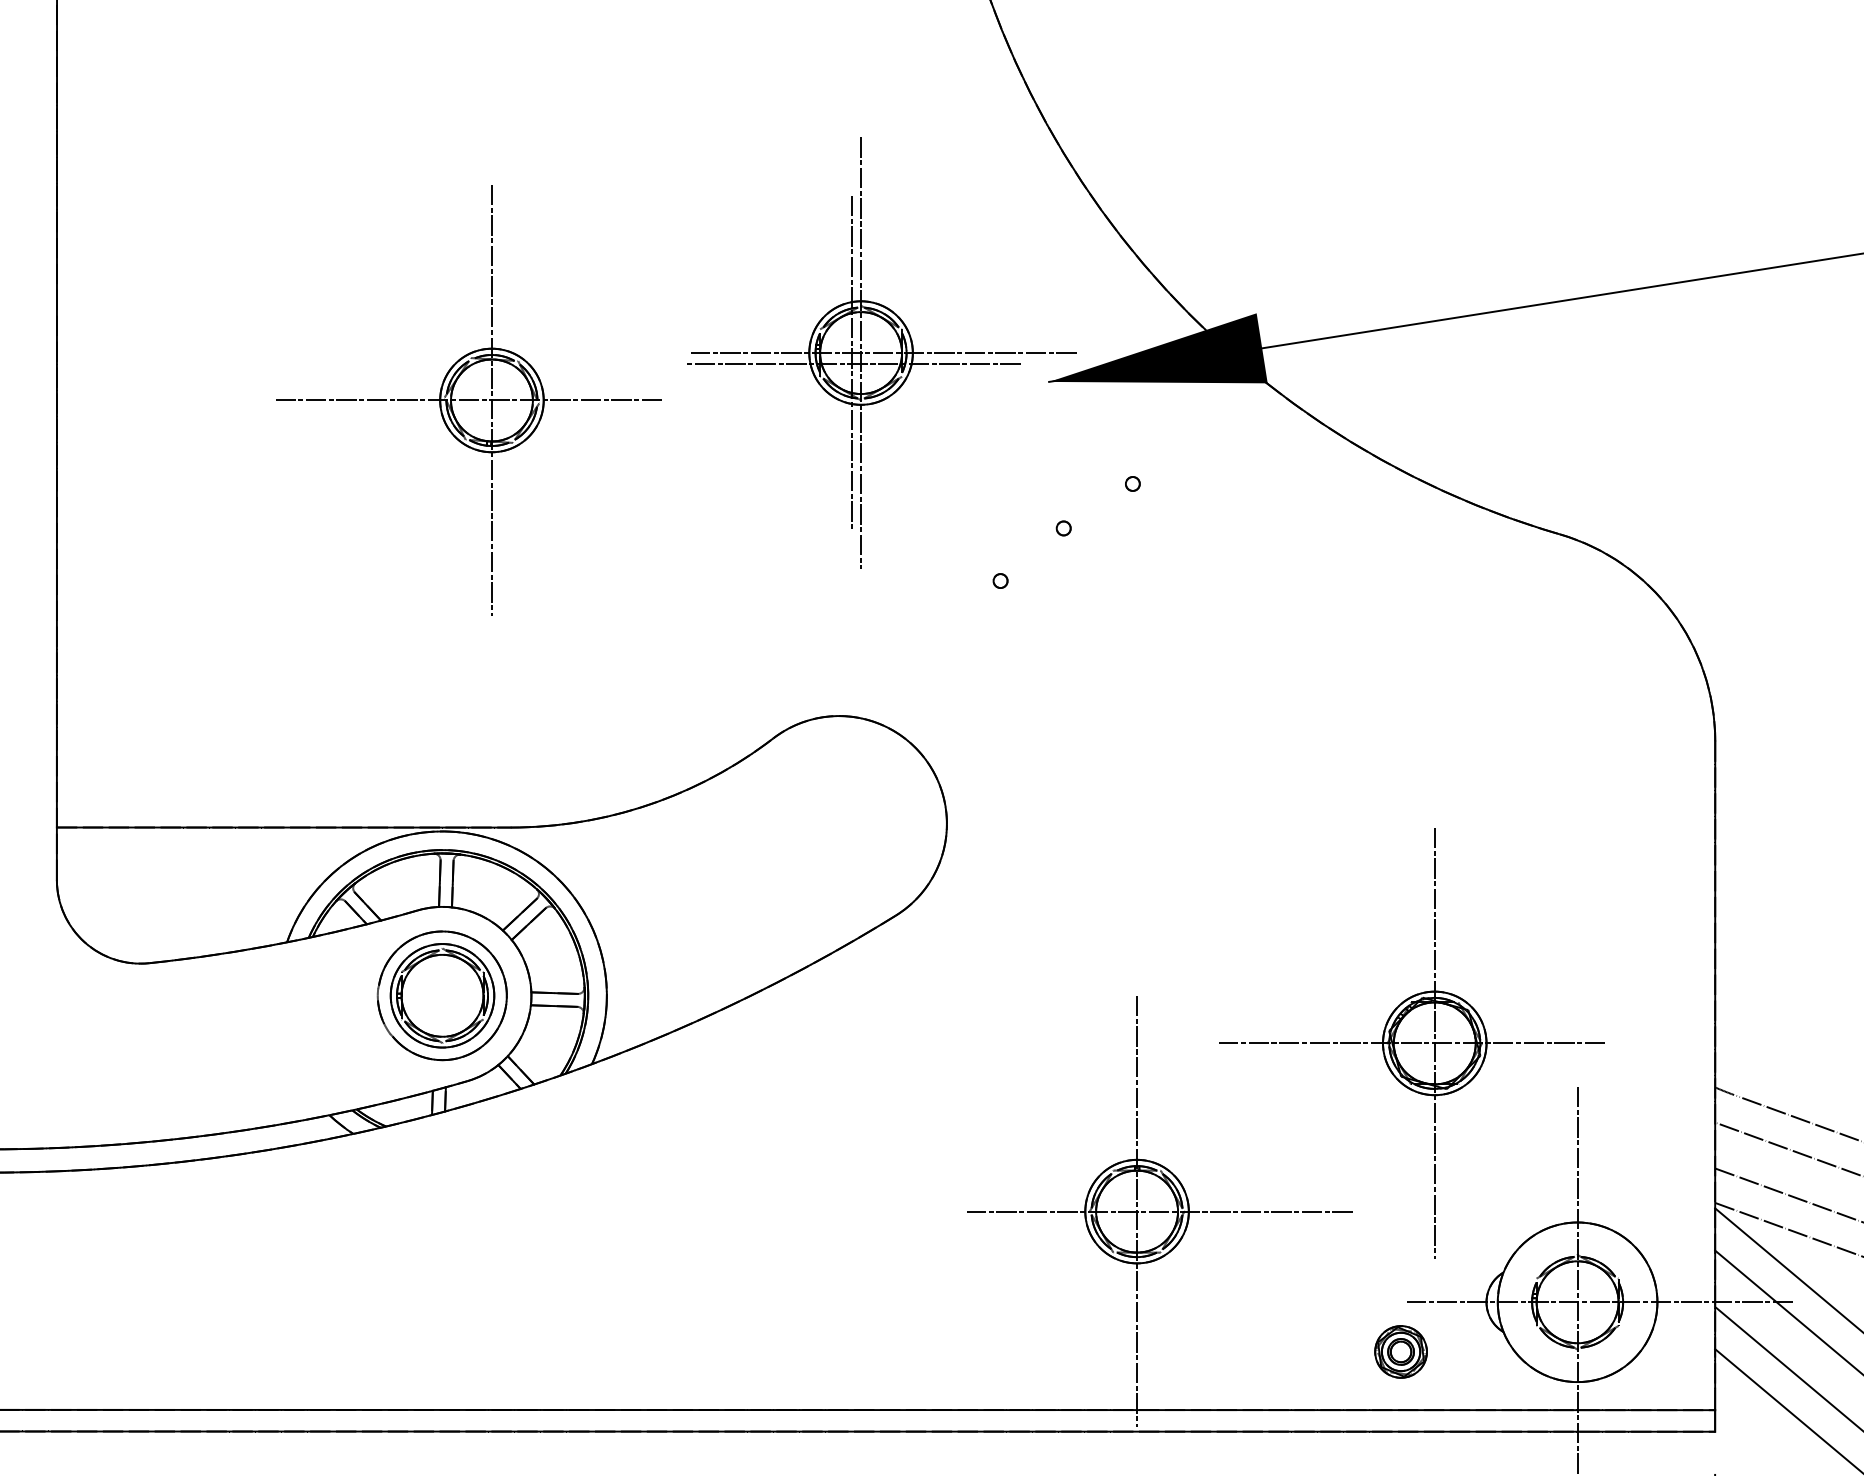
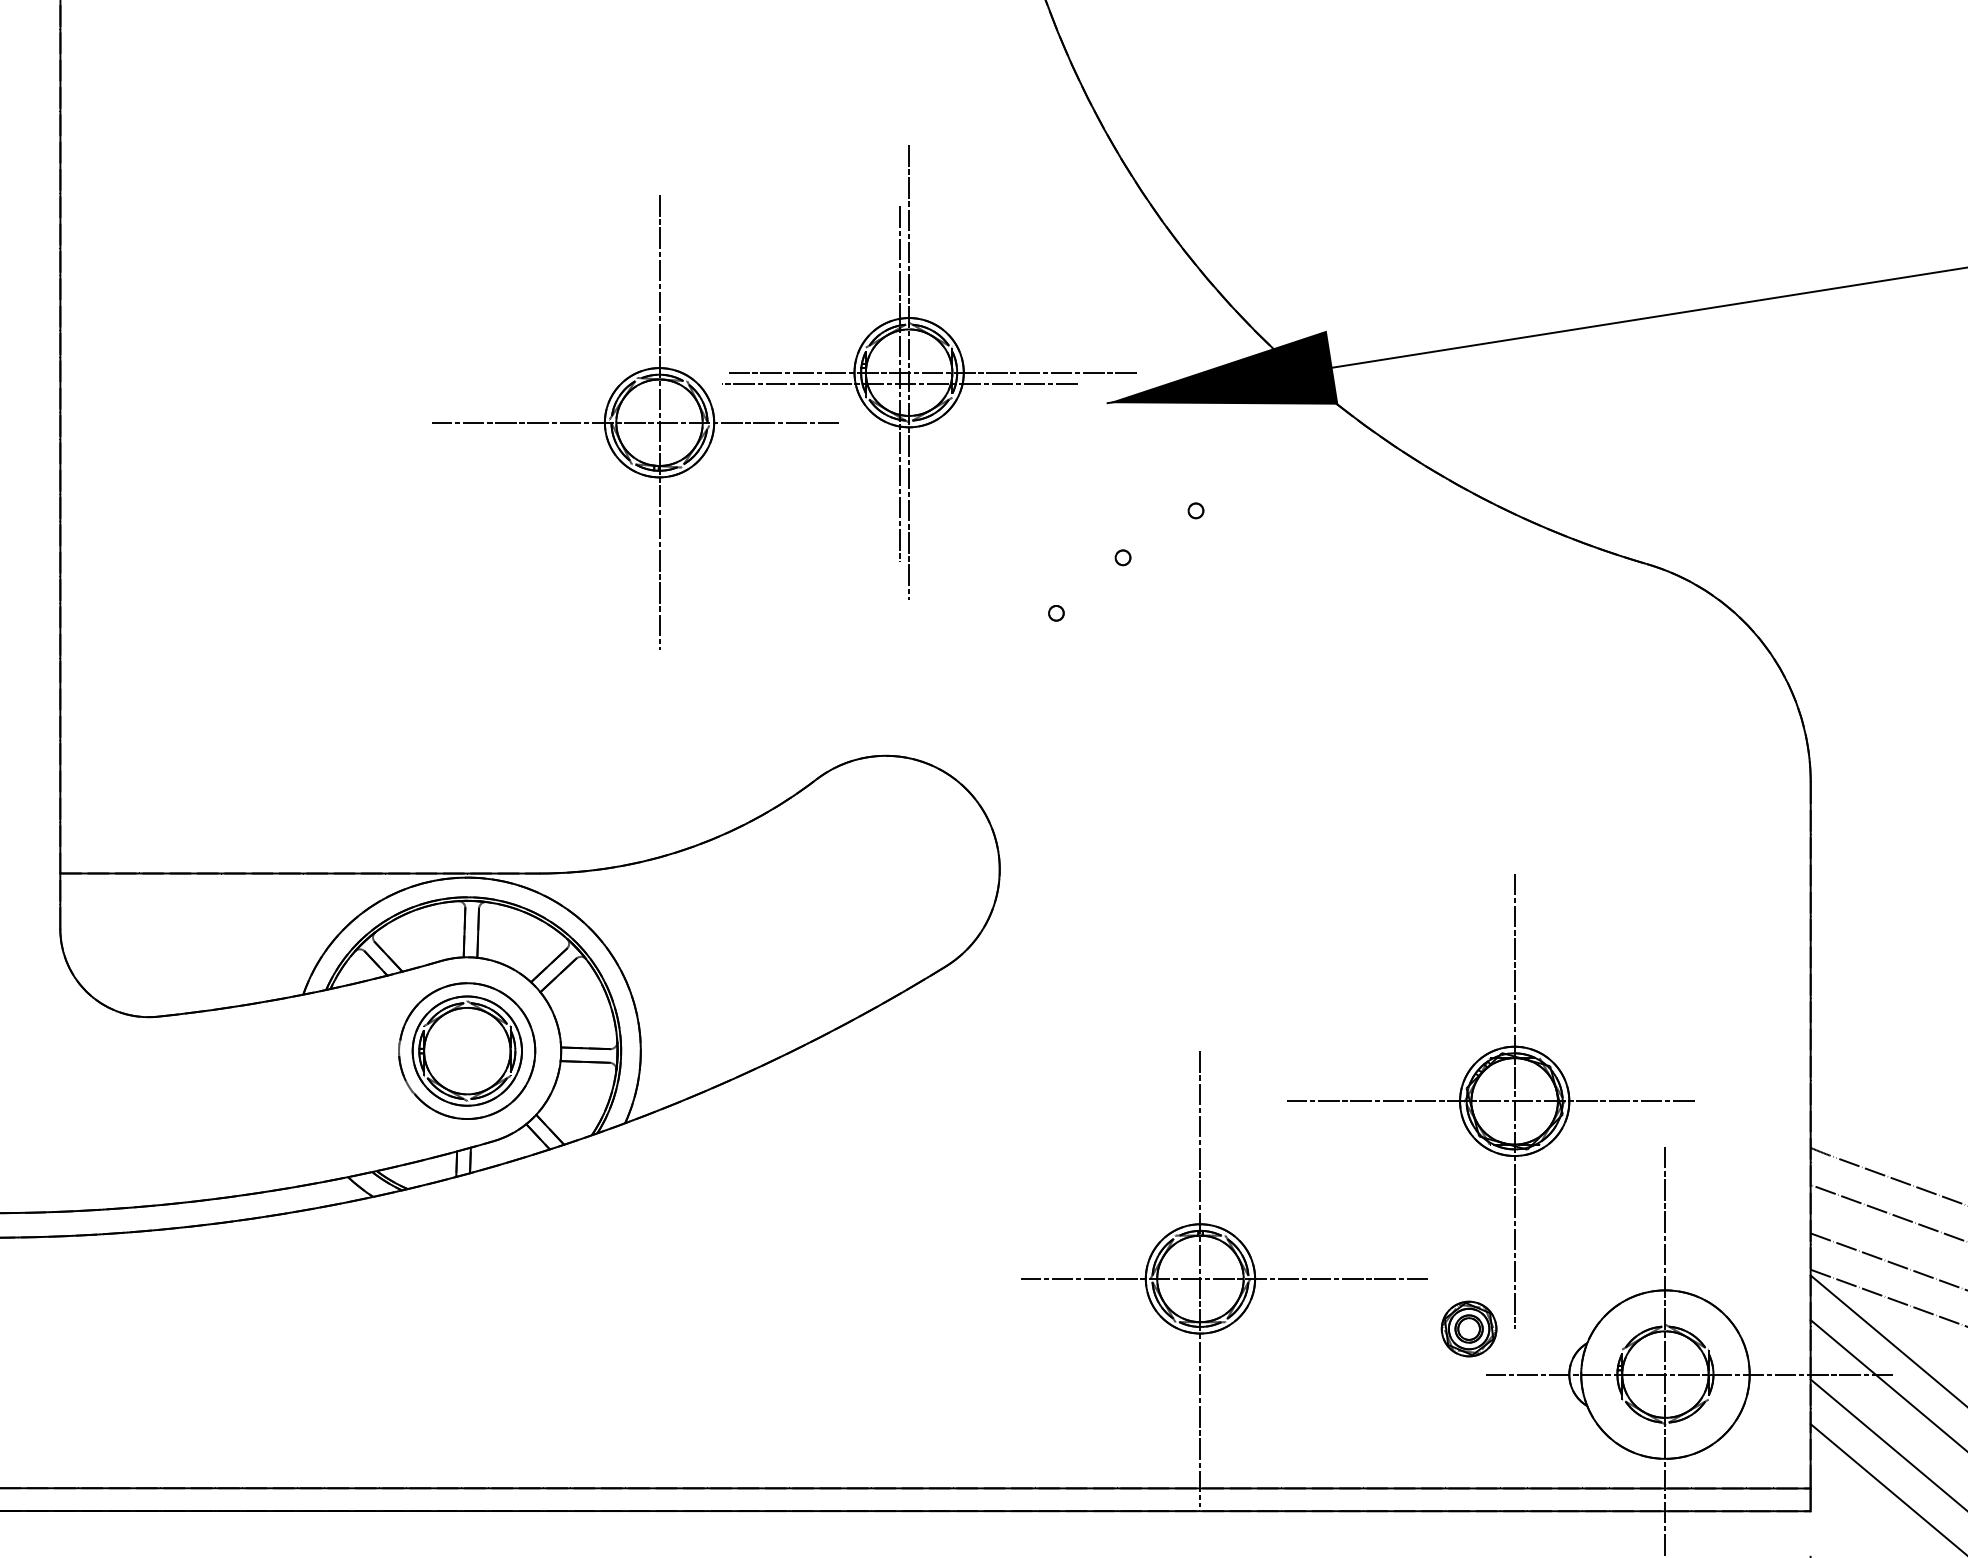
part: (469, 400) -> (635, 422), moved
part: (1400, 1351) -> (1468, 1328), moved

